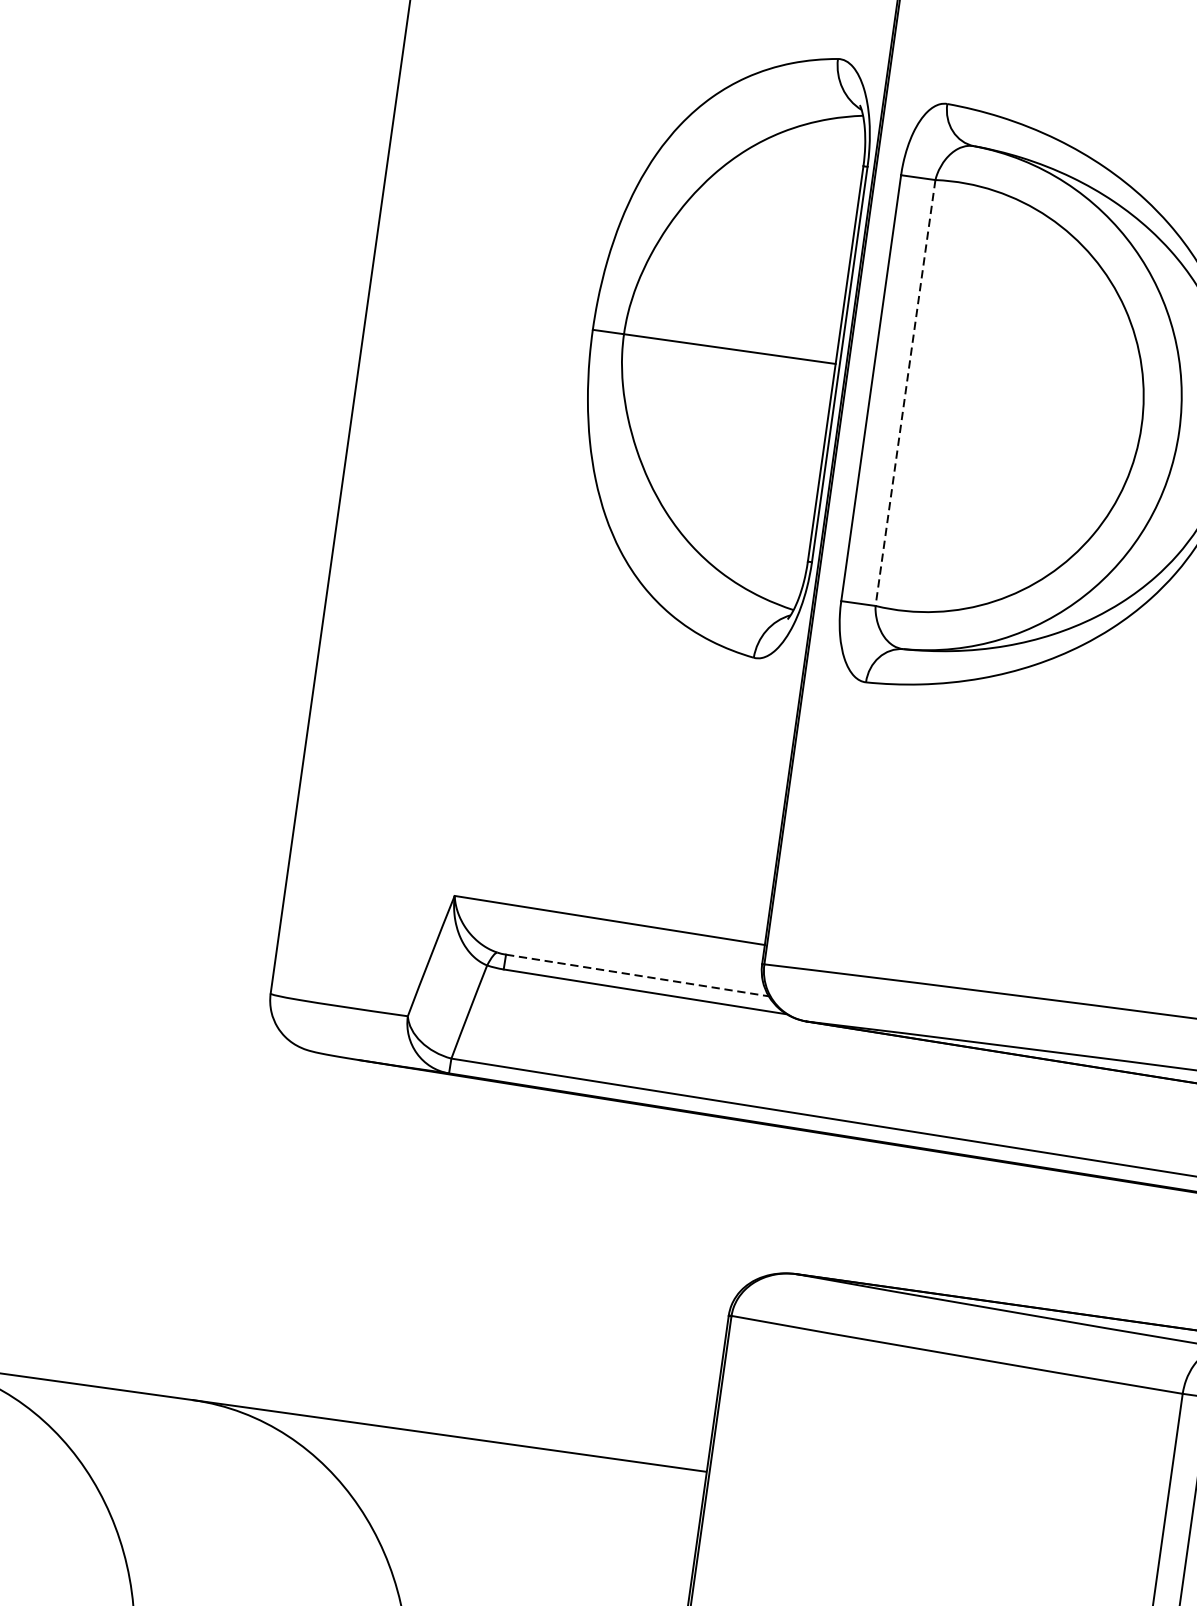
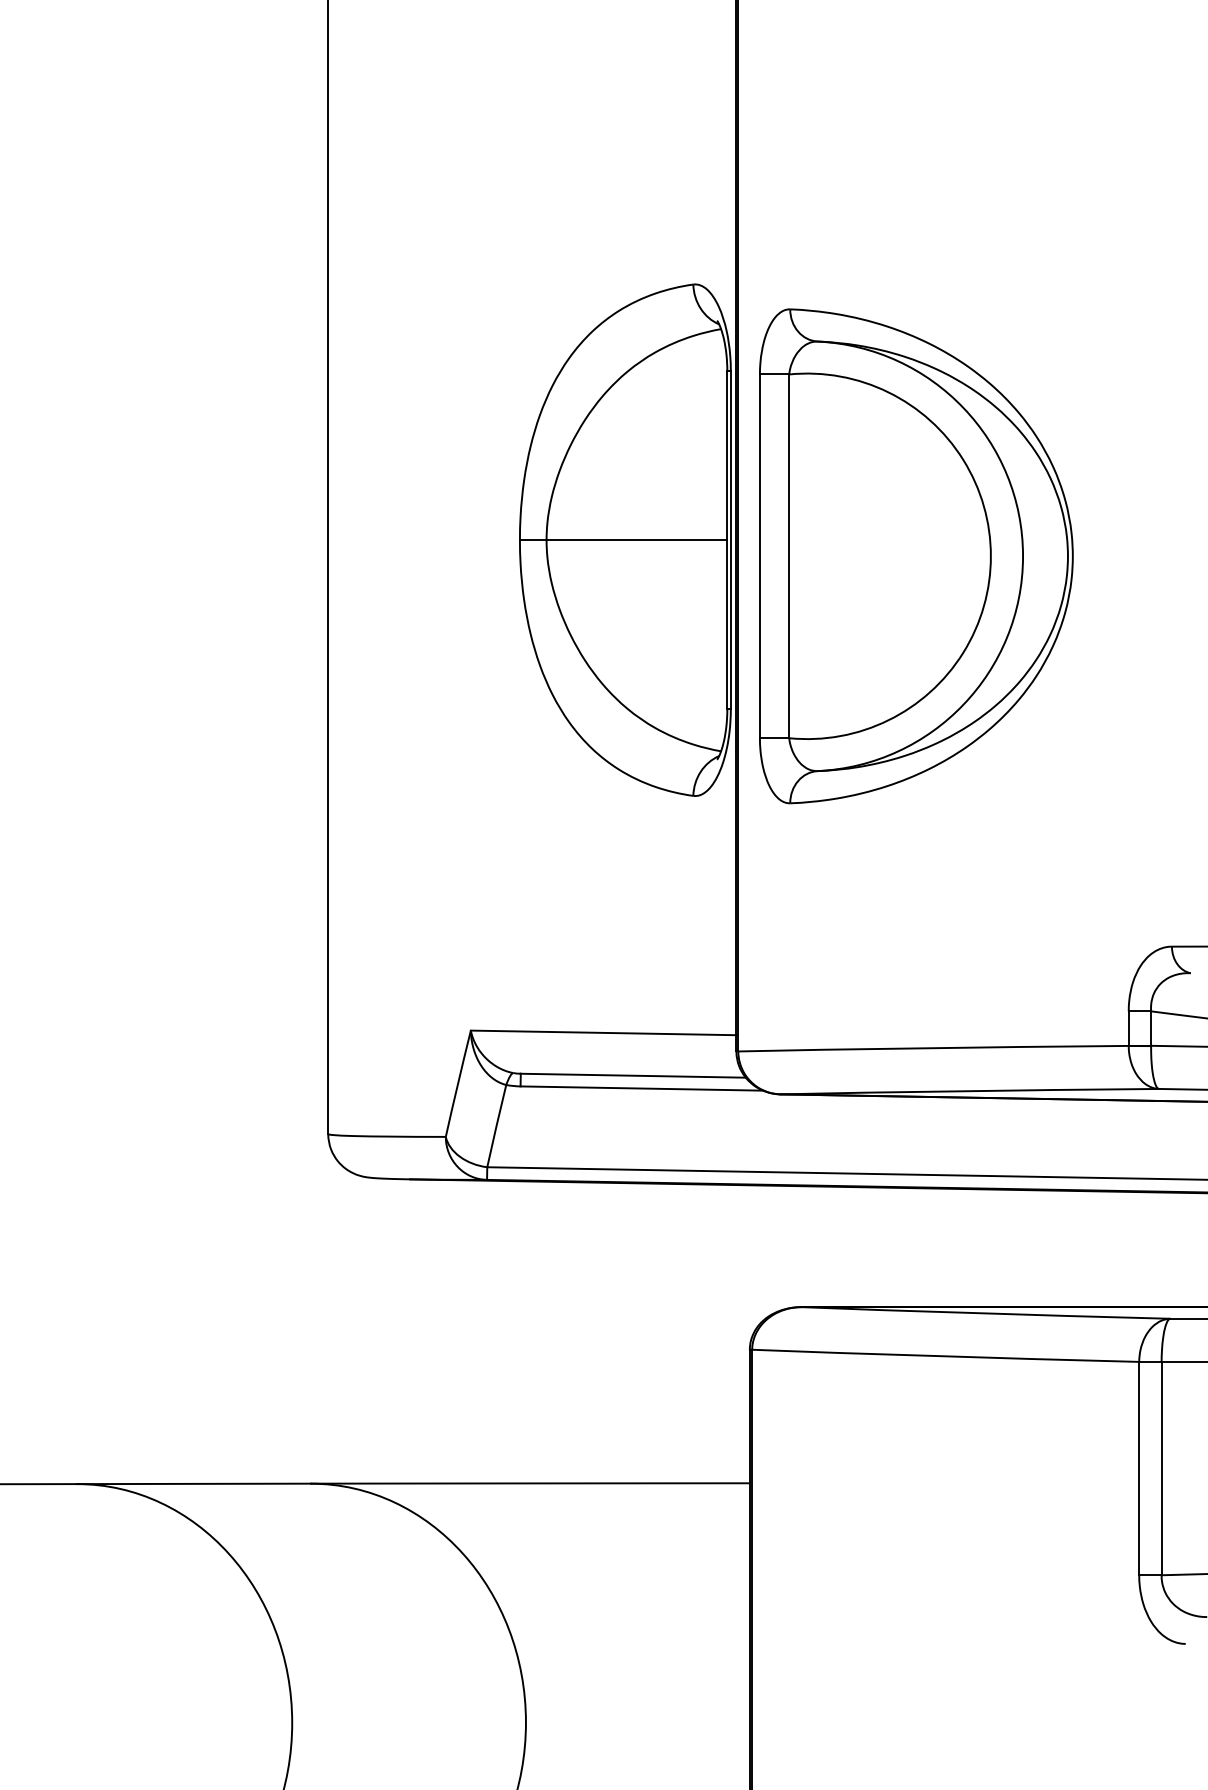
line: (905, 393) -> (789, 556), dashed -> solid
line: (637, 975) -> (633, 1075), dashed -> solid

